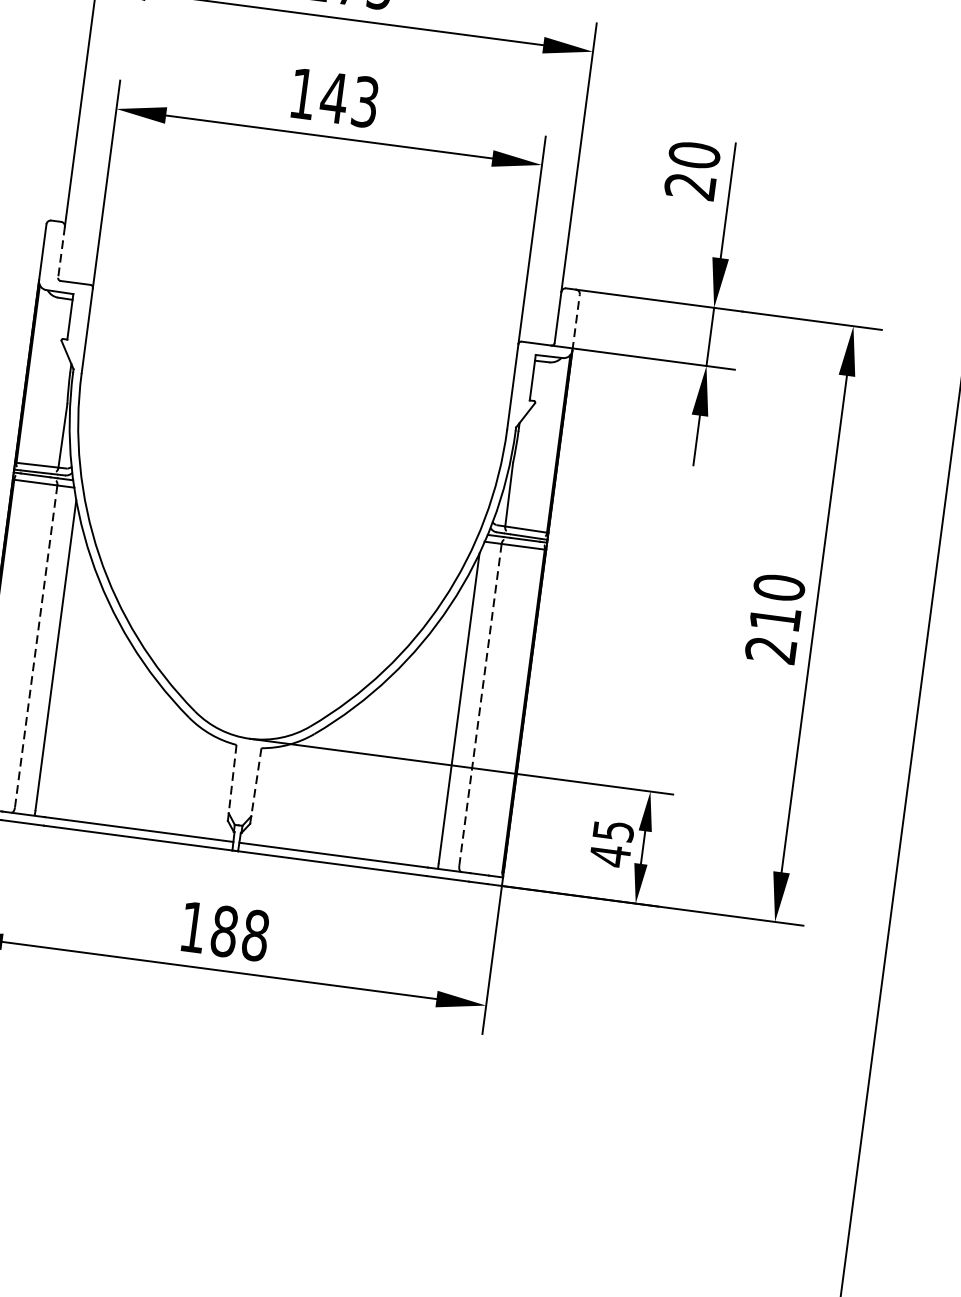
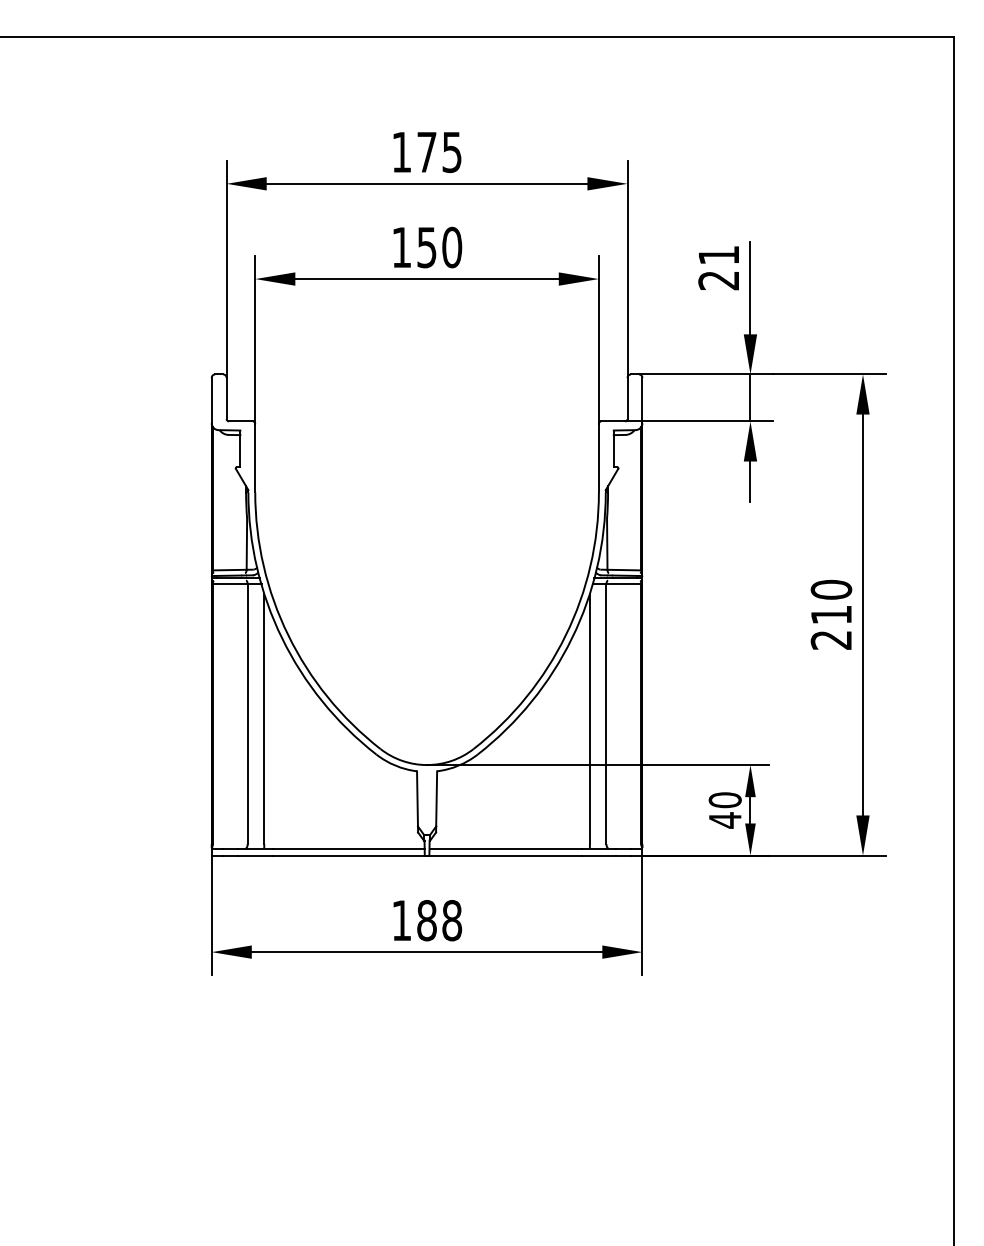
text: (349, 99) -> (439, 247), 143 -> 150
text: (693, 155) -> (718, 255), 20 -> 21
line: (61, 252) -> (226, 398), dashed -> solid
line: (576, 322) -> (642, 400), dashed -> solid
line: (35, 646) -> (247, 714), dashed -> solid
line: (480, 705) -> (606, 714), dashed -> solid
line: (232, 778) -> (417, 798), dashed -> solid
line: (256, 781) -> (436, 798), dashed -> solid
text: (612, 831) -> (724, 800), 45 -> 40

